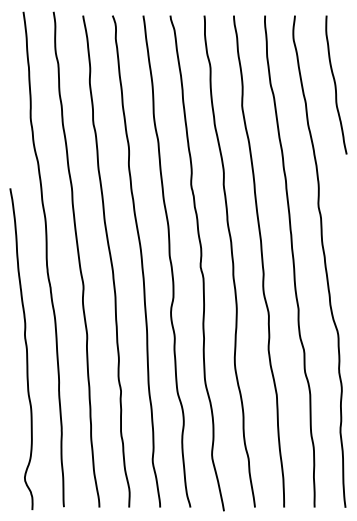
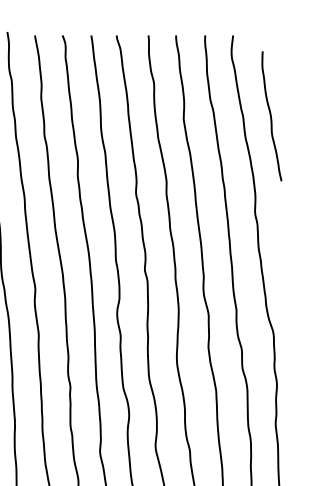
curve: (336, 84) -> (271, 115), moved

